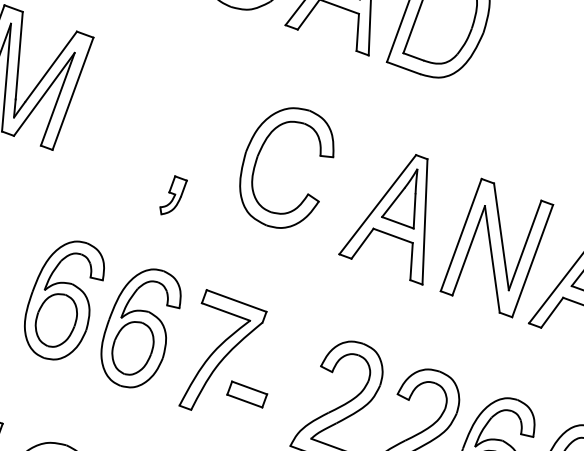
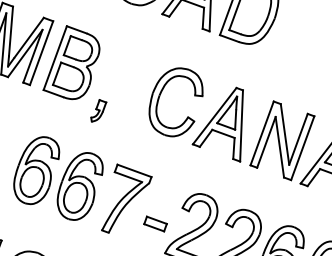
part: (125, 110) -> (71, 62), added
part: (259, 157) -> (160, 96), moved
part: (247, 393) -> (155, 223), moved

